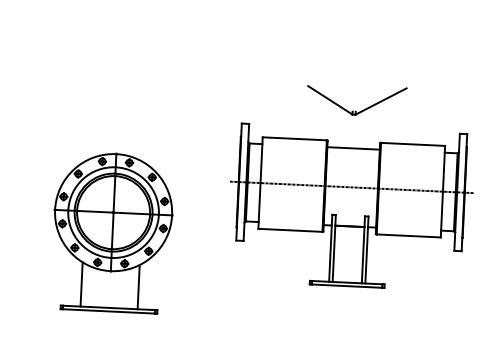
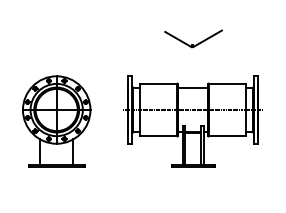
part: (349, 207) -> (192, 121), moved

